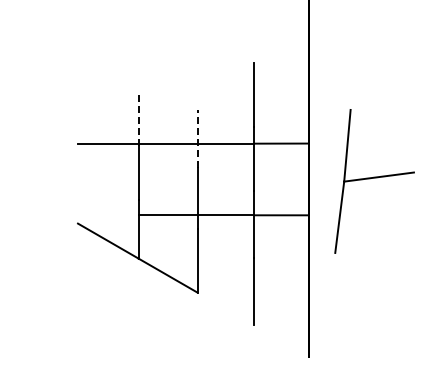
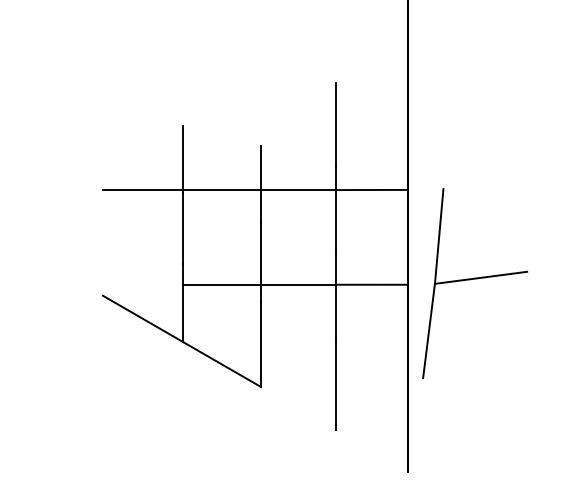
line: (138, 120) -> (182, 159), dashed -> solid
line: (197, 139) -> (260, 184), dashed -> solid
part: (374, 181) -> (474, 283), moved

